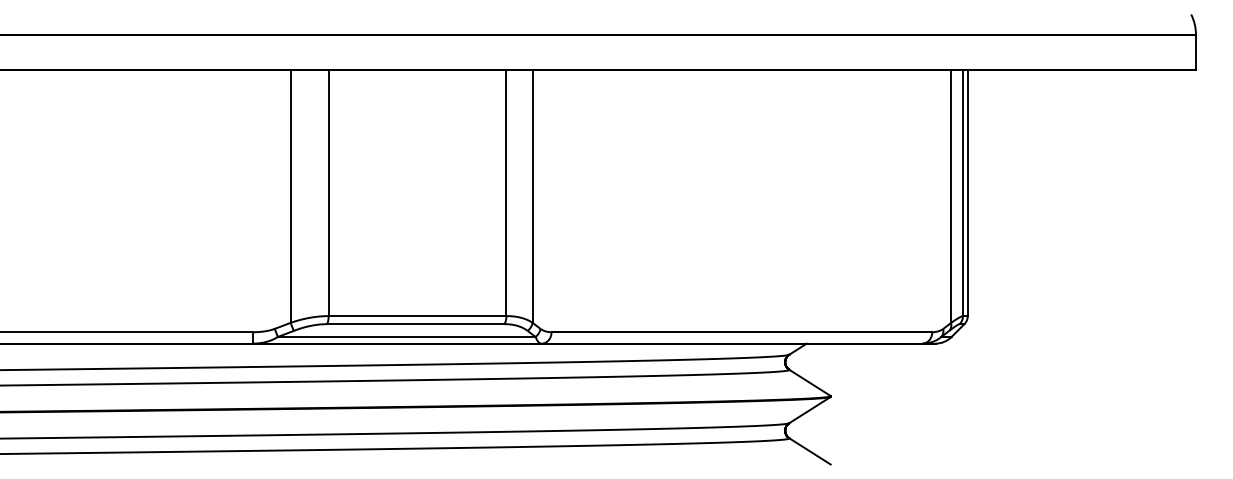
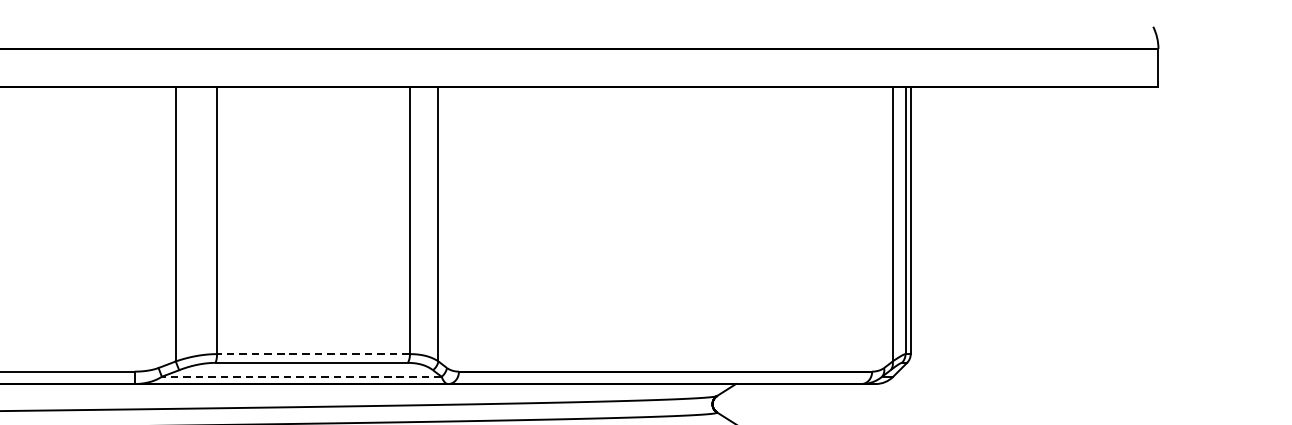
line: (417, 316) -> (313, 354), solid -> dashed
line: (406, 336) -> (301, 376), solid -> dashed

